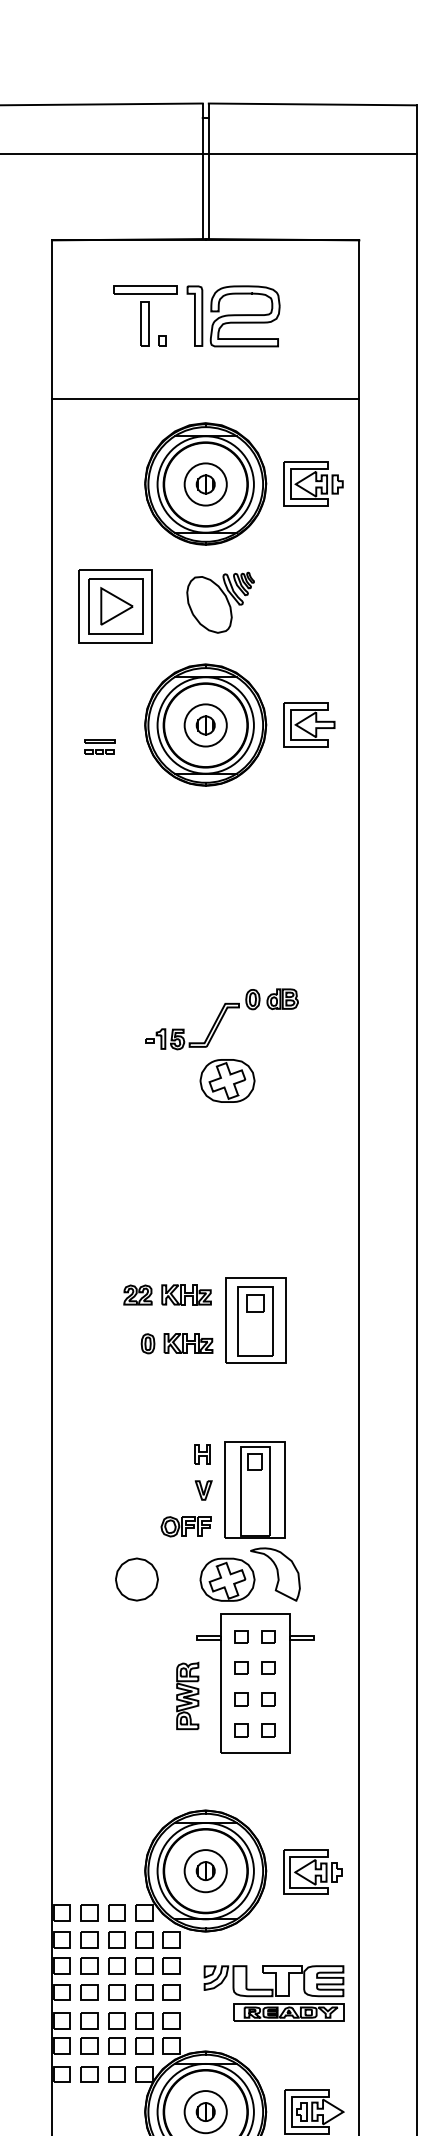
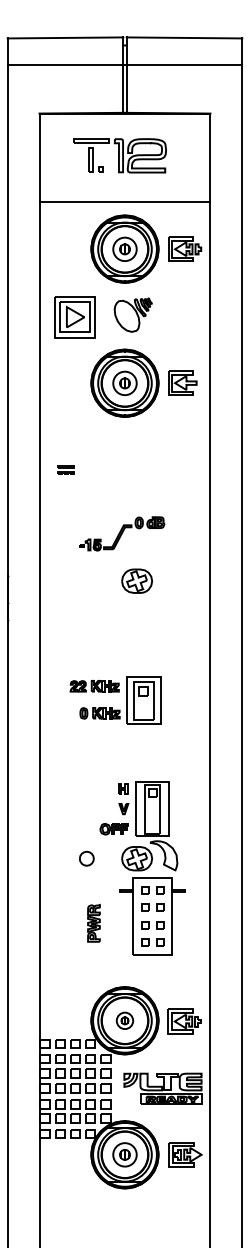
part: (98, 745) -> (65, 469), moved
part: (222, 1018) -> (122, 533), moved
part: (199, 1333) -> (112, 707), moved
part: (136, 1579) -> (86, 858), size x0.6
part: (186, 1694) -> (93, 922), moved
part: (204, 1870) -> (124, 1020), size x0.7

